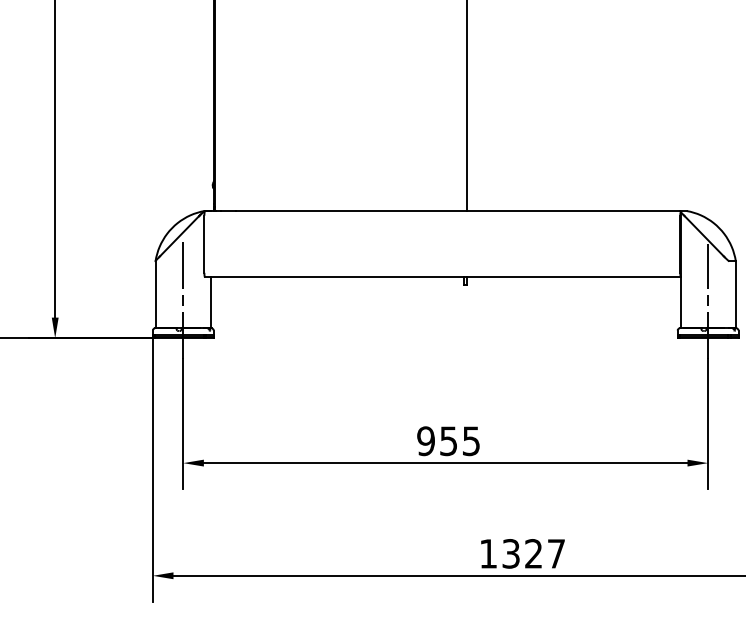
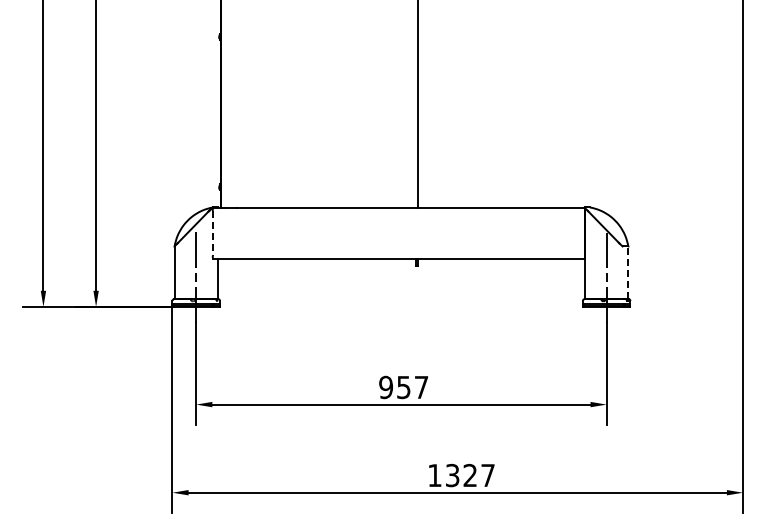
line: (204, 244) -> (212, 233), solid -> dashed
line: (736, 294) -> (628, 272), solid -> dashed
text: (471, 441) -> (421, 387), 955 -> 957

